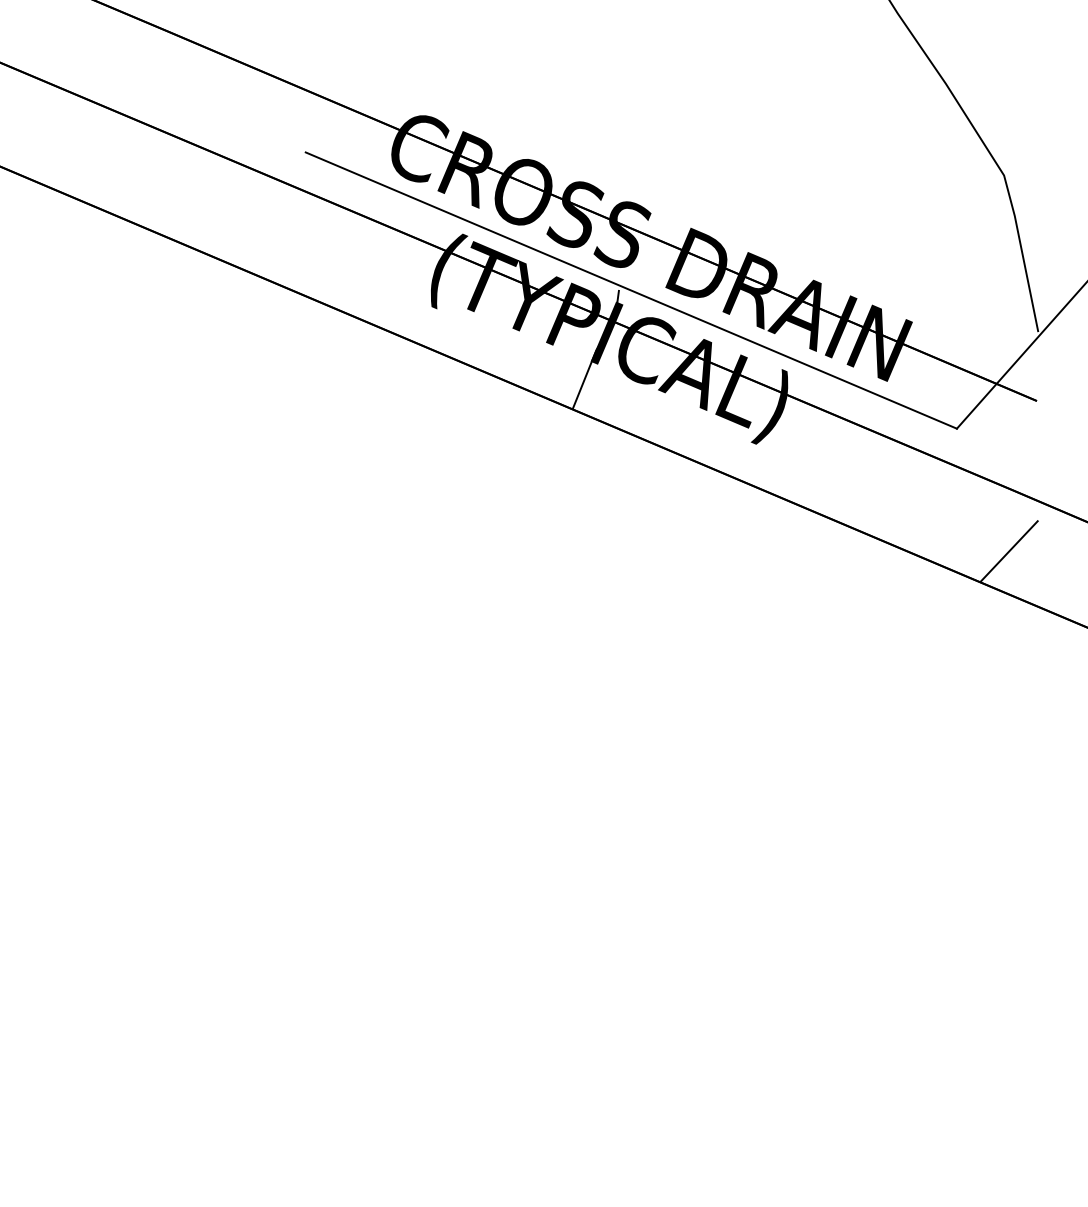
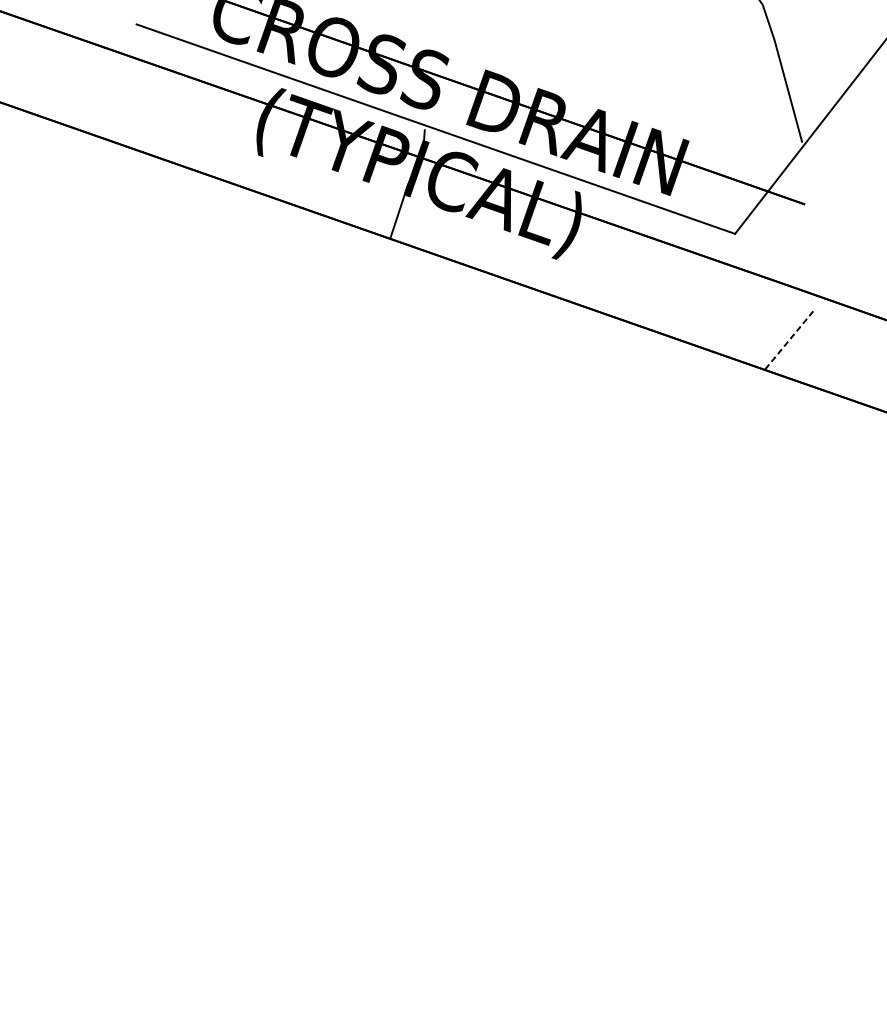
line: (1008, 551) -> (788, 340), solid -> dashed

